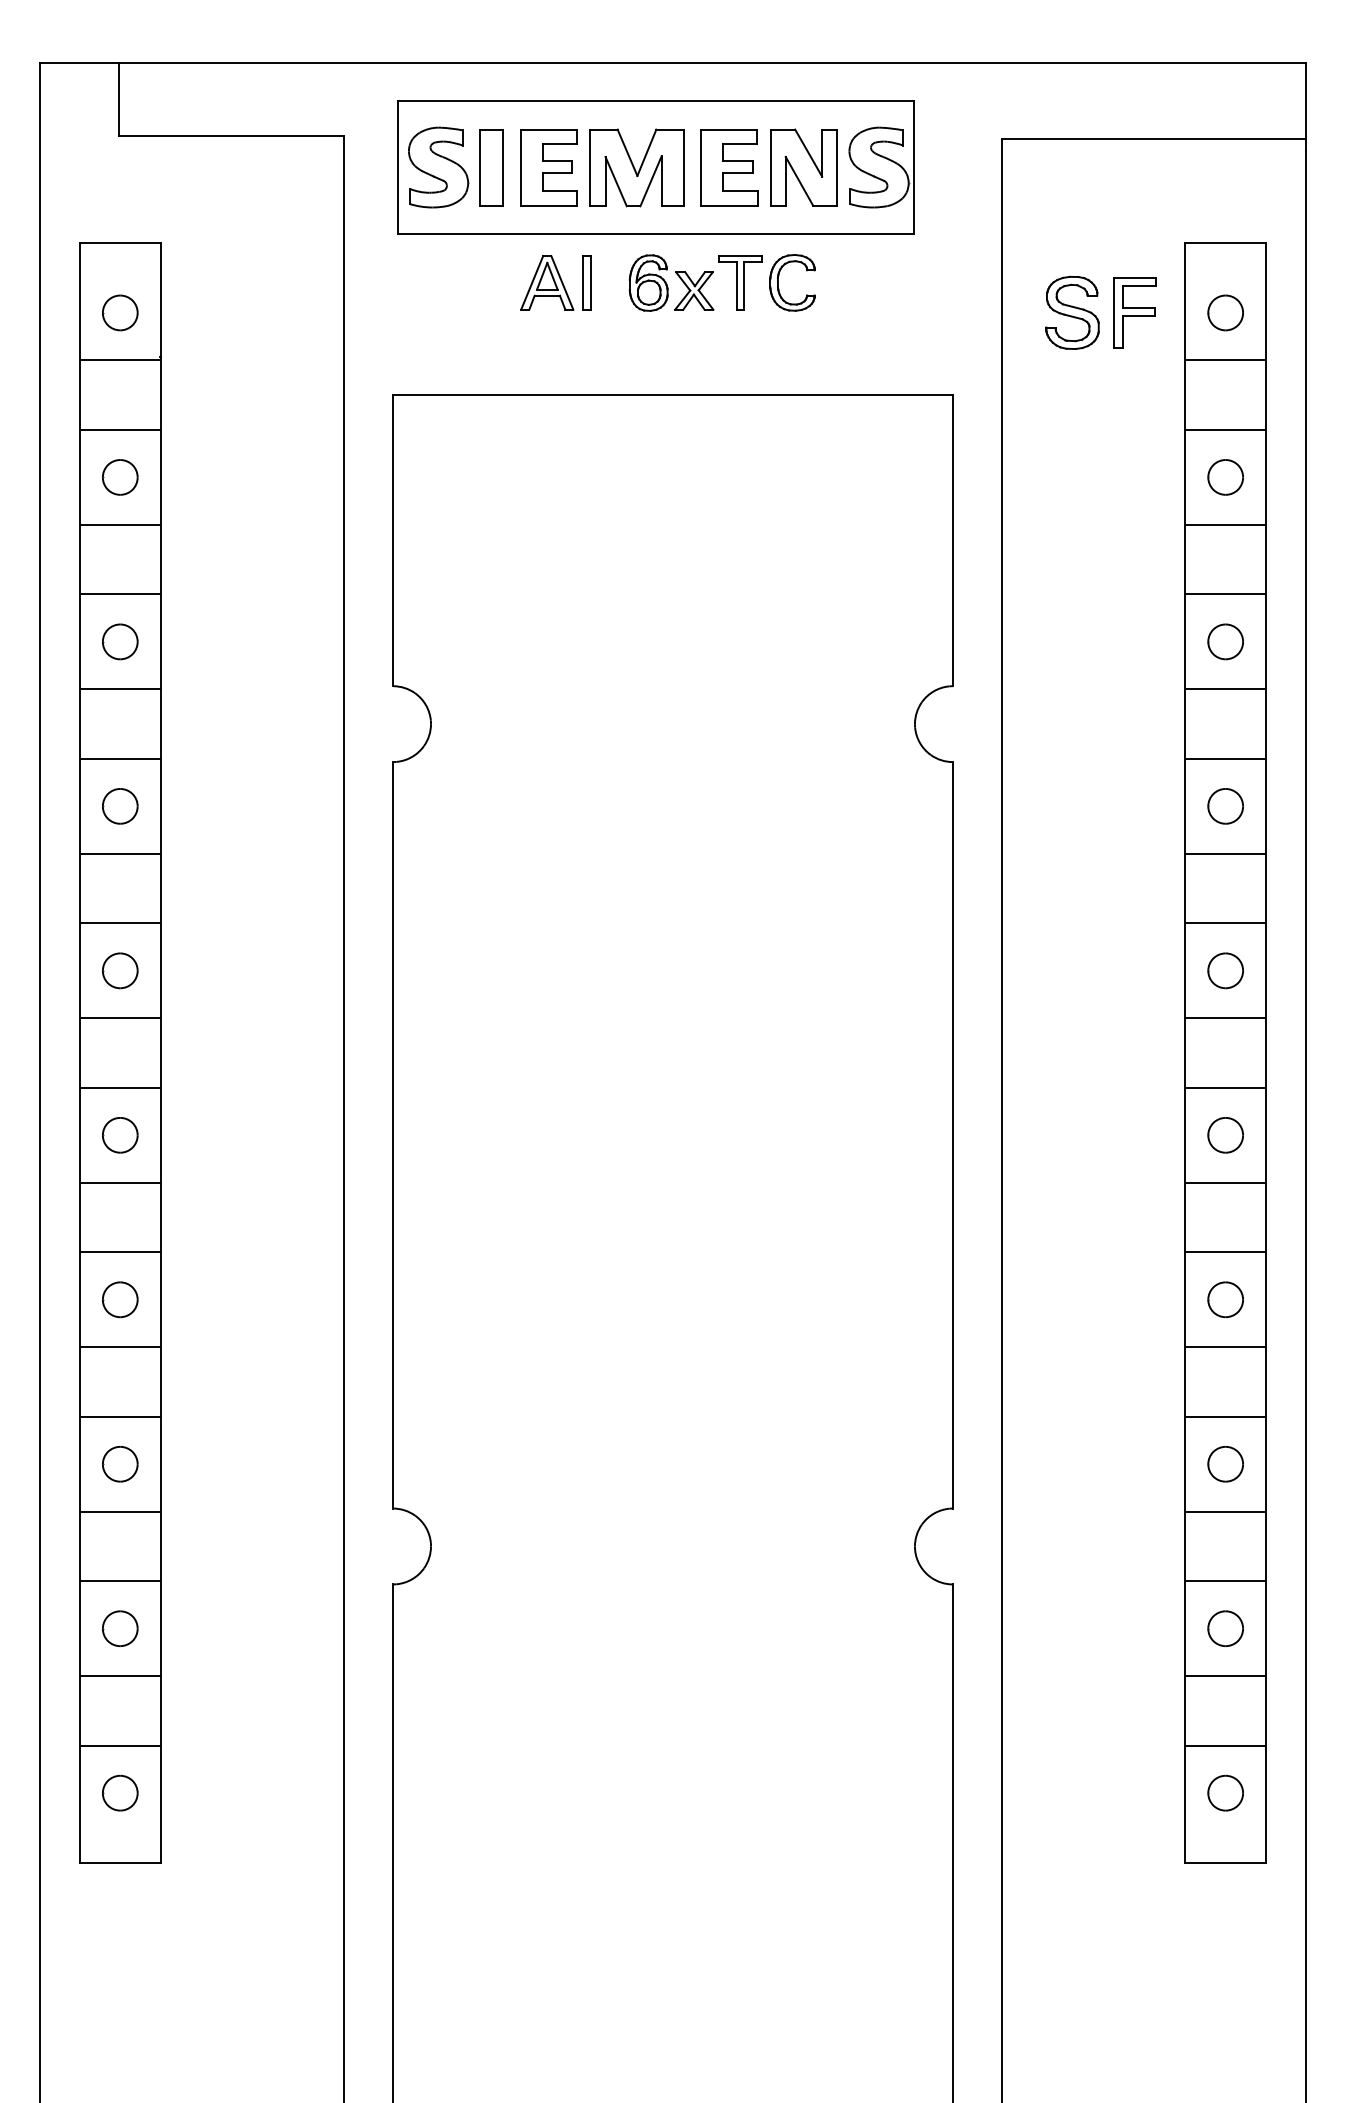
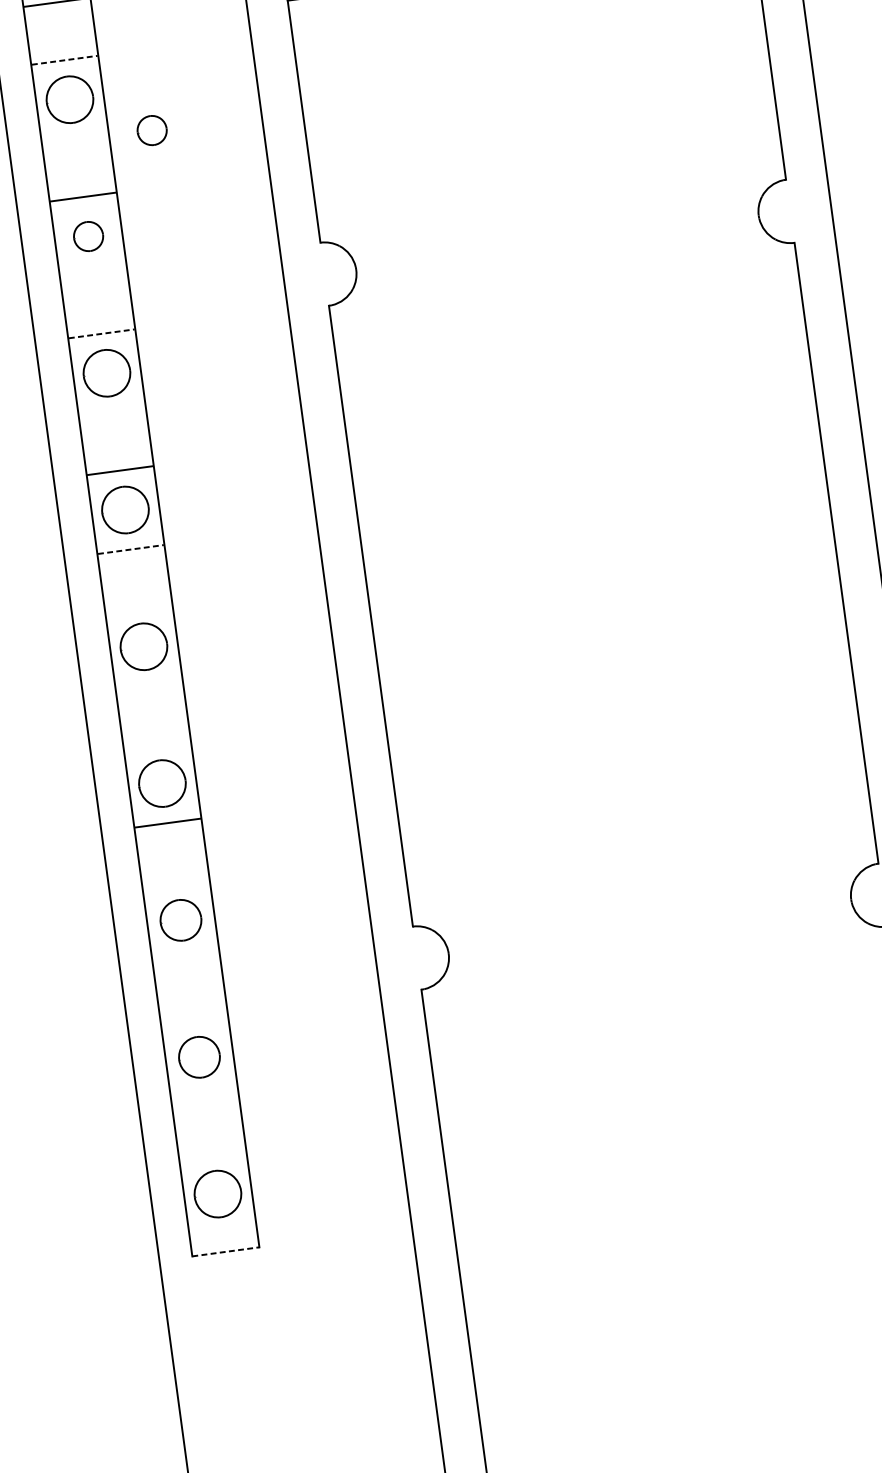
line: (120, 429) -> (64, 59), solid -> dashed
part: (120, 477) -> (70, 99), size x1.6
line: (119, 524) -> (74, 138), removed
part: (212, 526) -> (152, 130), added
line: (119, 689) -> (93, 276), removed
line: (120, 758) -> (101, 333), solid -> dashed
part: (120, 806) -> (107, 373), size x1.6
line: (119, 853) -> (111, 412), removed
part: (120, 970) -> (125, 509), size x1.6
line: (120, 1018) -> (131, 549), solid -> dashed
line: (119, 1087) -> (138, 607), removed
part: (120, 1135) -> (144, 647), size x1.6
line: (119, 1182) -> (148, 686), removed
line: (119, 1252) -> (156, 744), removed
part: (120, 1299) -> (162, 783), size x1.6
line: (119, 1416) -> (175, 880), removed
part: (120, 1464) -> (181, 920), size x1.4
line: (119, 1511) -> (185, 959), removed
line: (119, 1581) -> (193, 1018), removed
part: (120, 1628) -> (199, 1057), size x1.4
line: (119, 1676) -> (204, 1097), removed
line: (119, 1745) -> (212, 1154), removed
part: (120, 1792) -> (218, 1193), size x1.6
line: (120, 1862) -> (226, 1251), solid -> dashed

